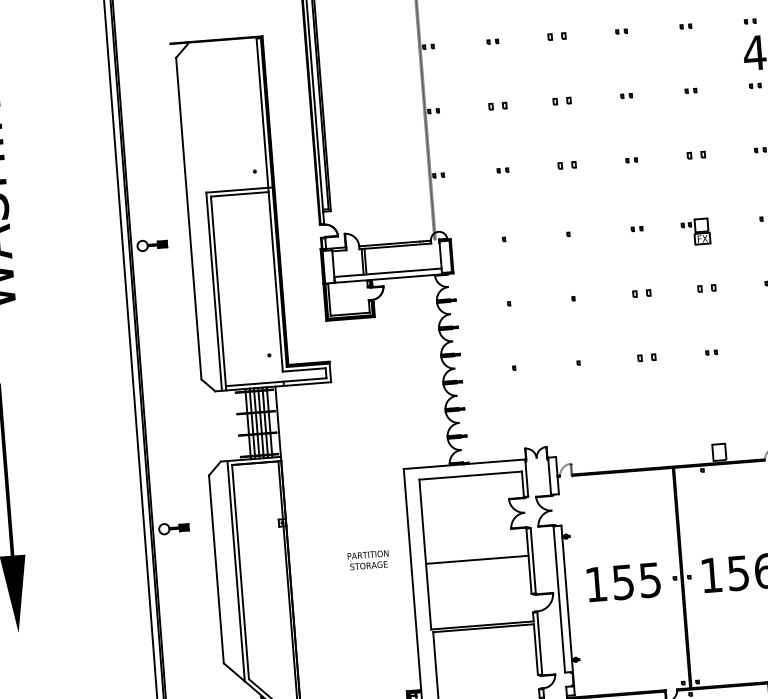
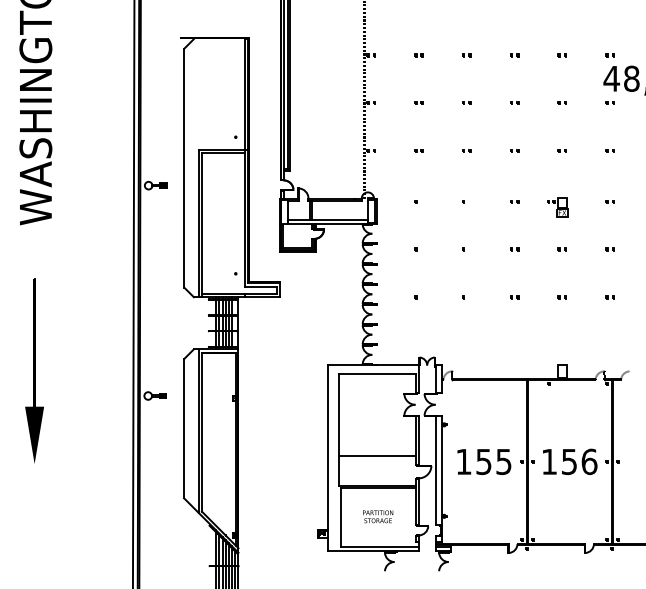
part: (556, 37) -> (466, 55), size x0.62
part: (561, 100) -> (466, 102), size x0.62
part: (497, 105) -> (418, 102), size x0.62
part: (694, 154) -> (561, 150), size x0.62
part: (566, 164) -> (466, 150), size x0.62
part: (705, 288) -> (561, 249), size x0.62
part: (641, 293) -> (514, 249), size x0.62
part: (647, 357) -> (514, 297), size x0.62
text: (369, 559) -> (378, 516), moved
line: (477, 559) -> (377, 455), moved

